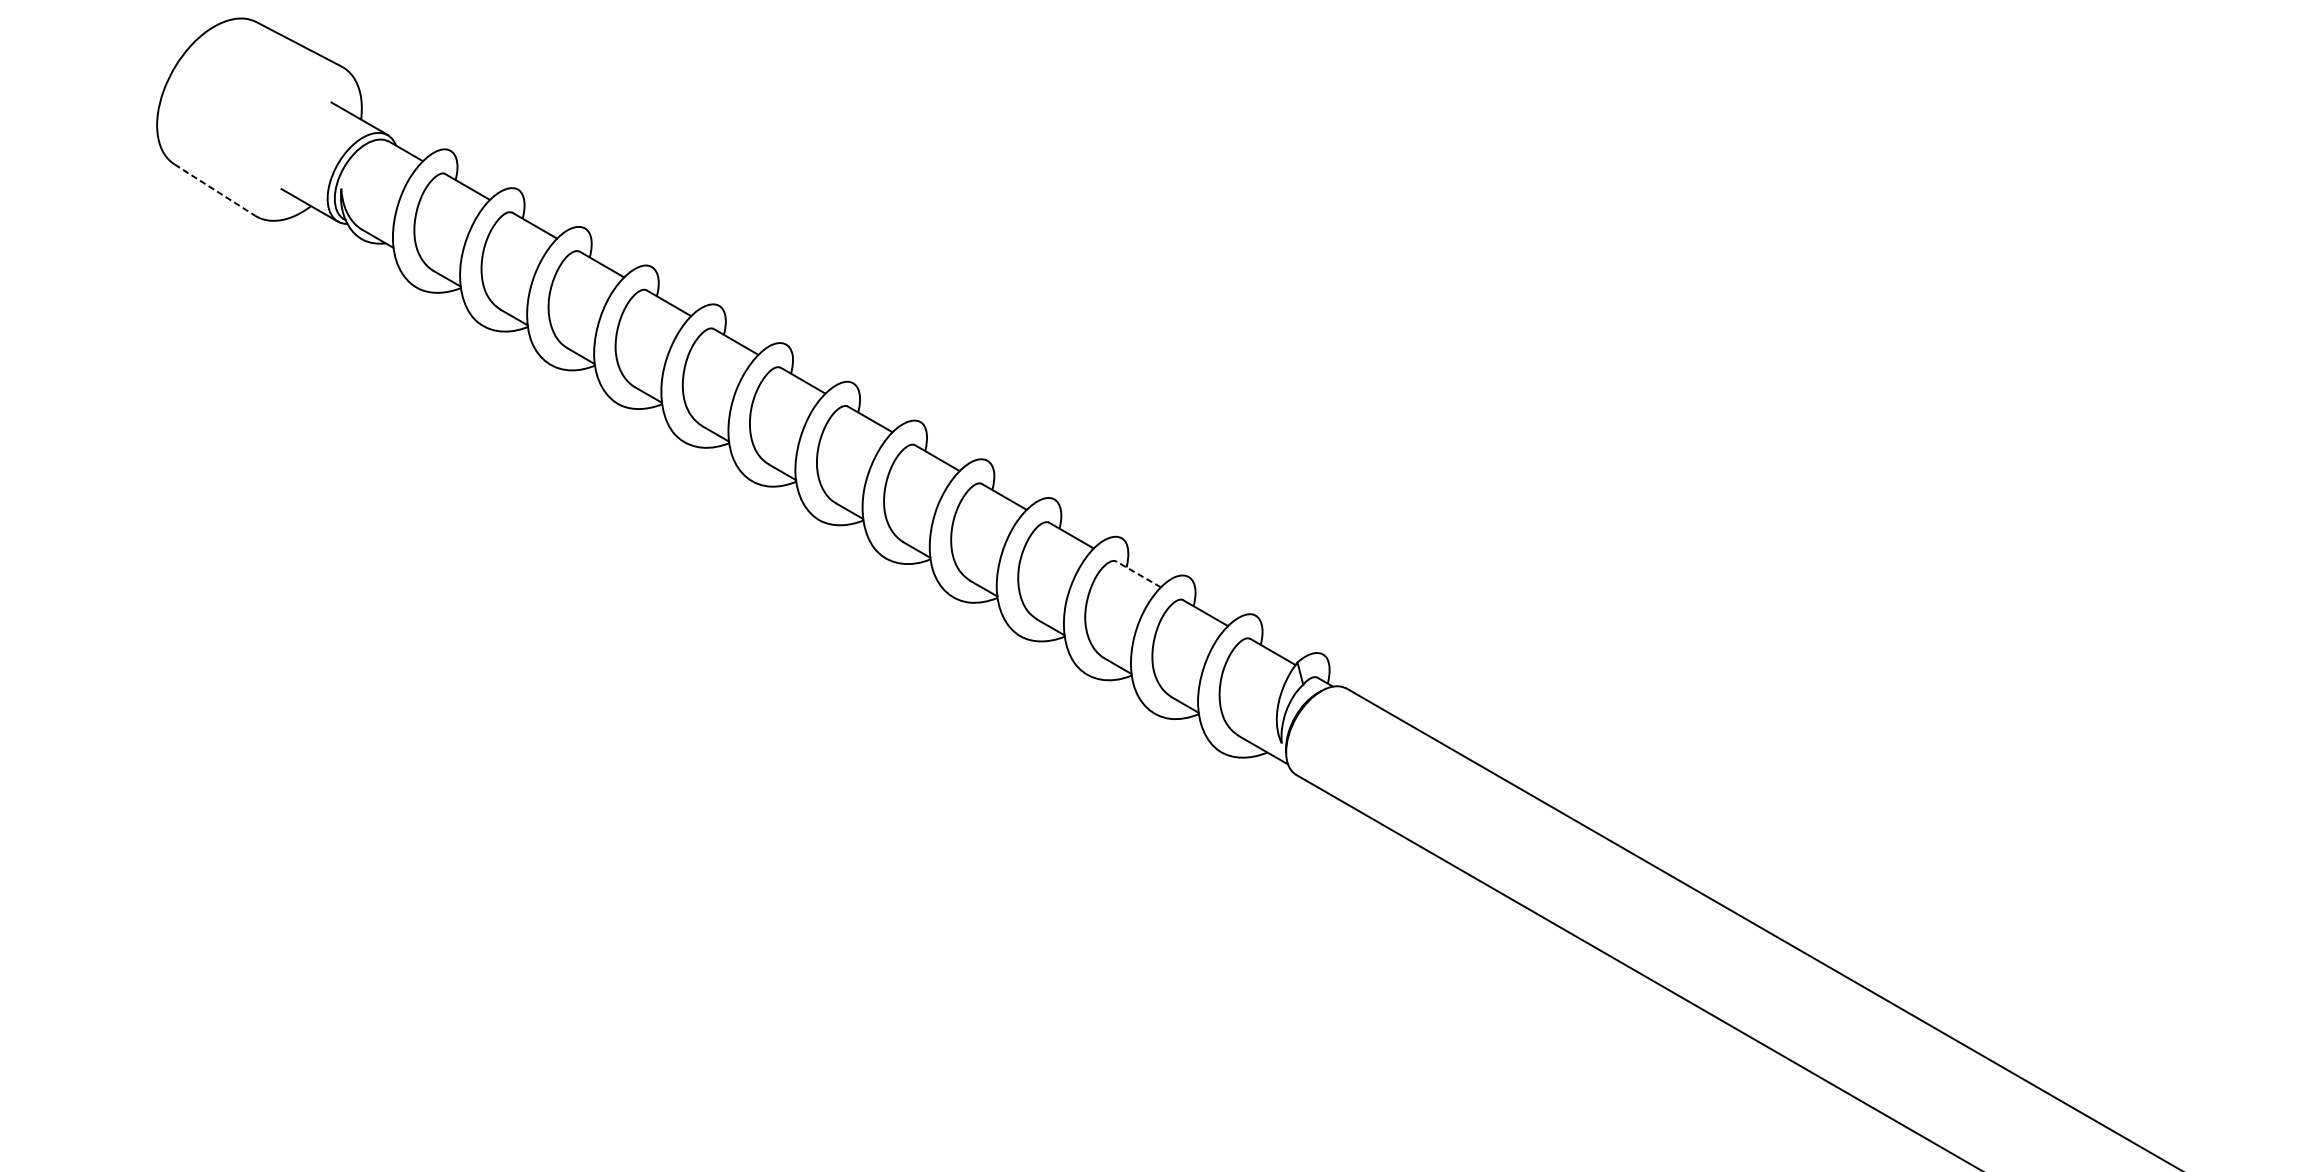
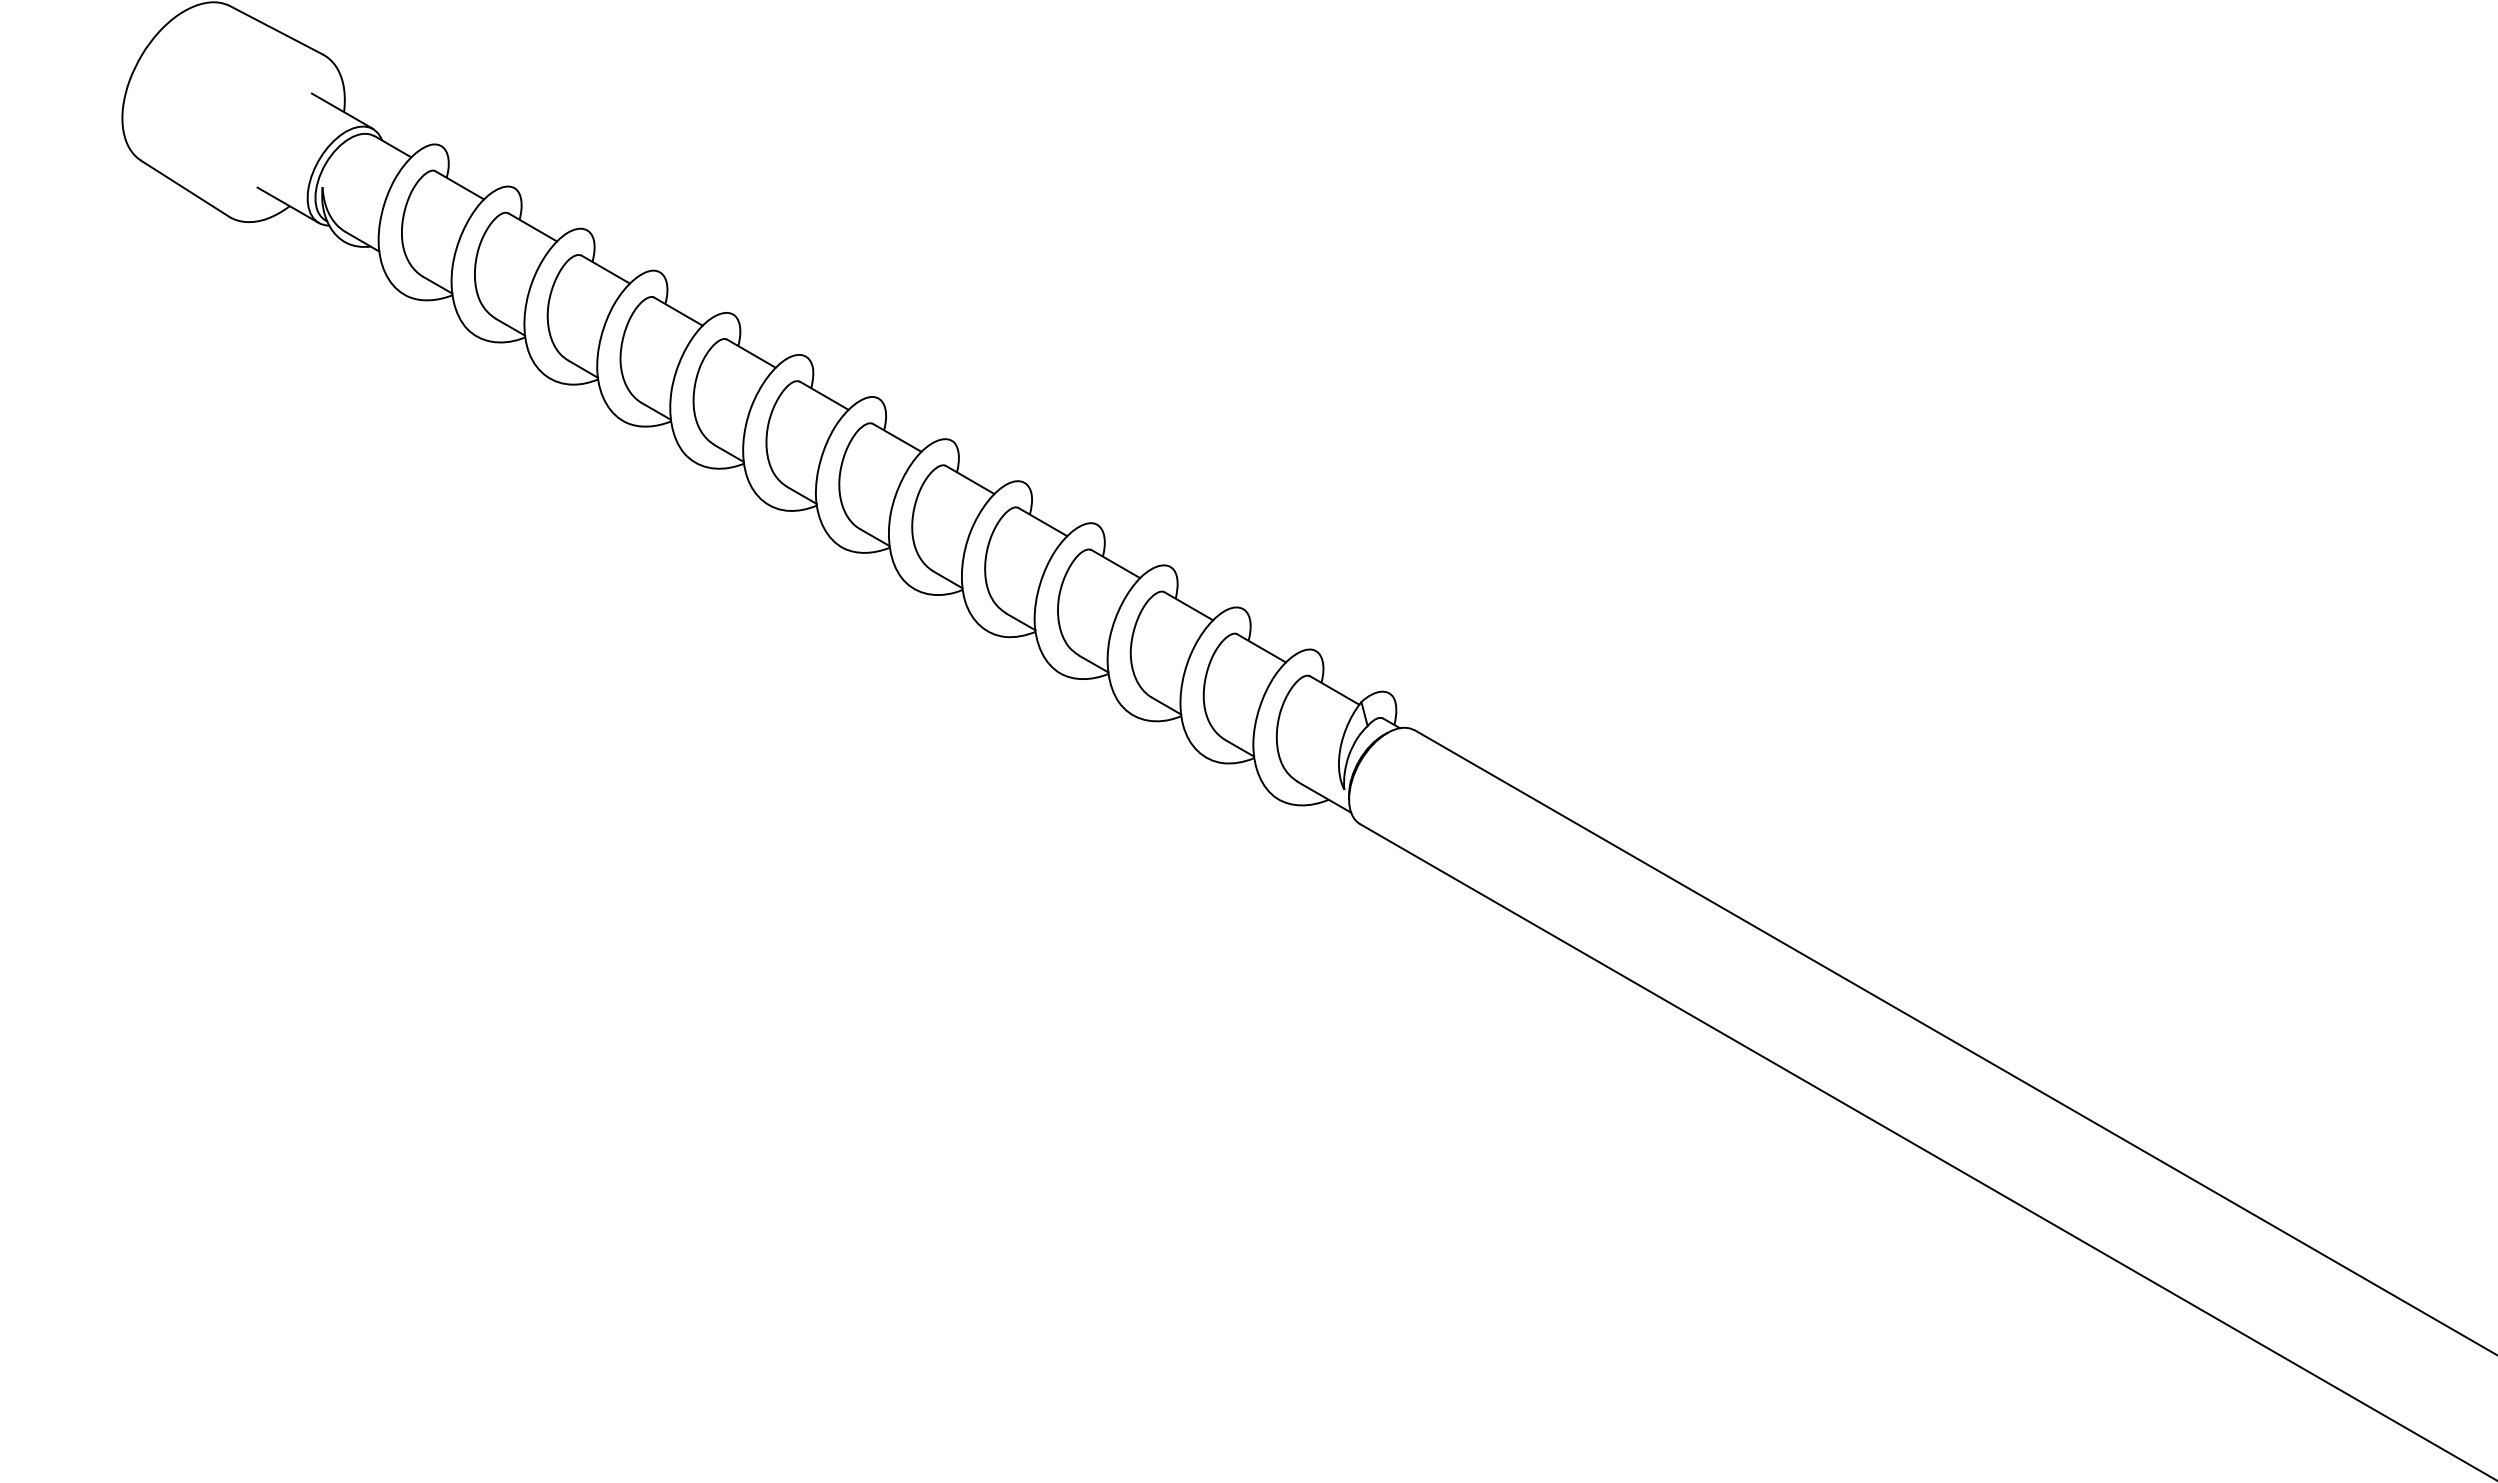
line: (215, 189) -> (185, 188), dashed -> solid
line: (1138, 573) -> (1188, 605), dashed -> solid

